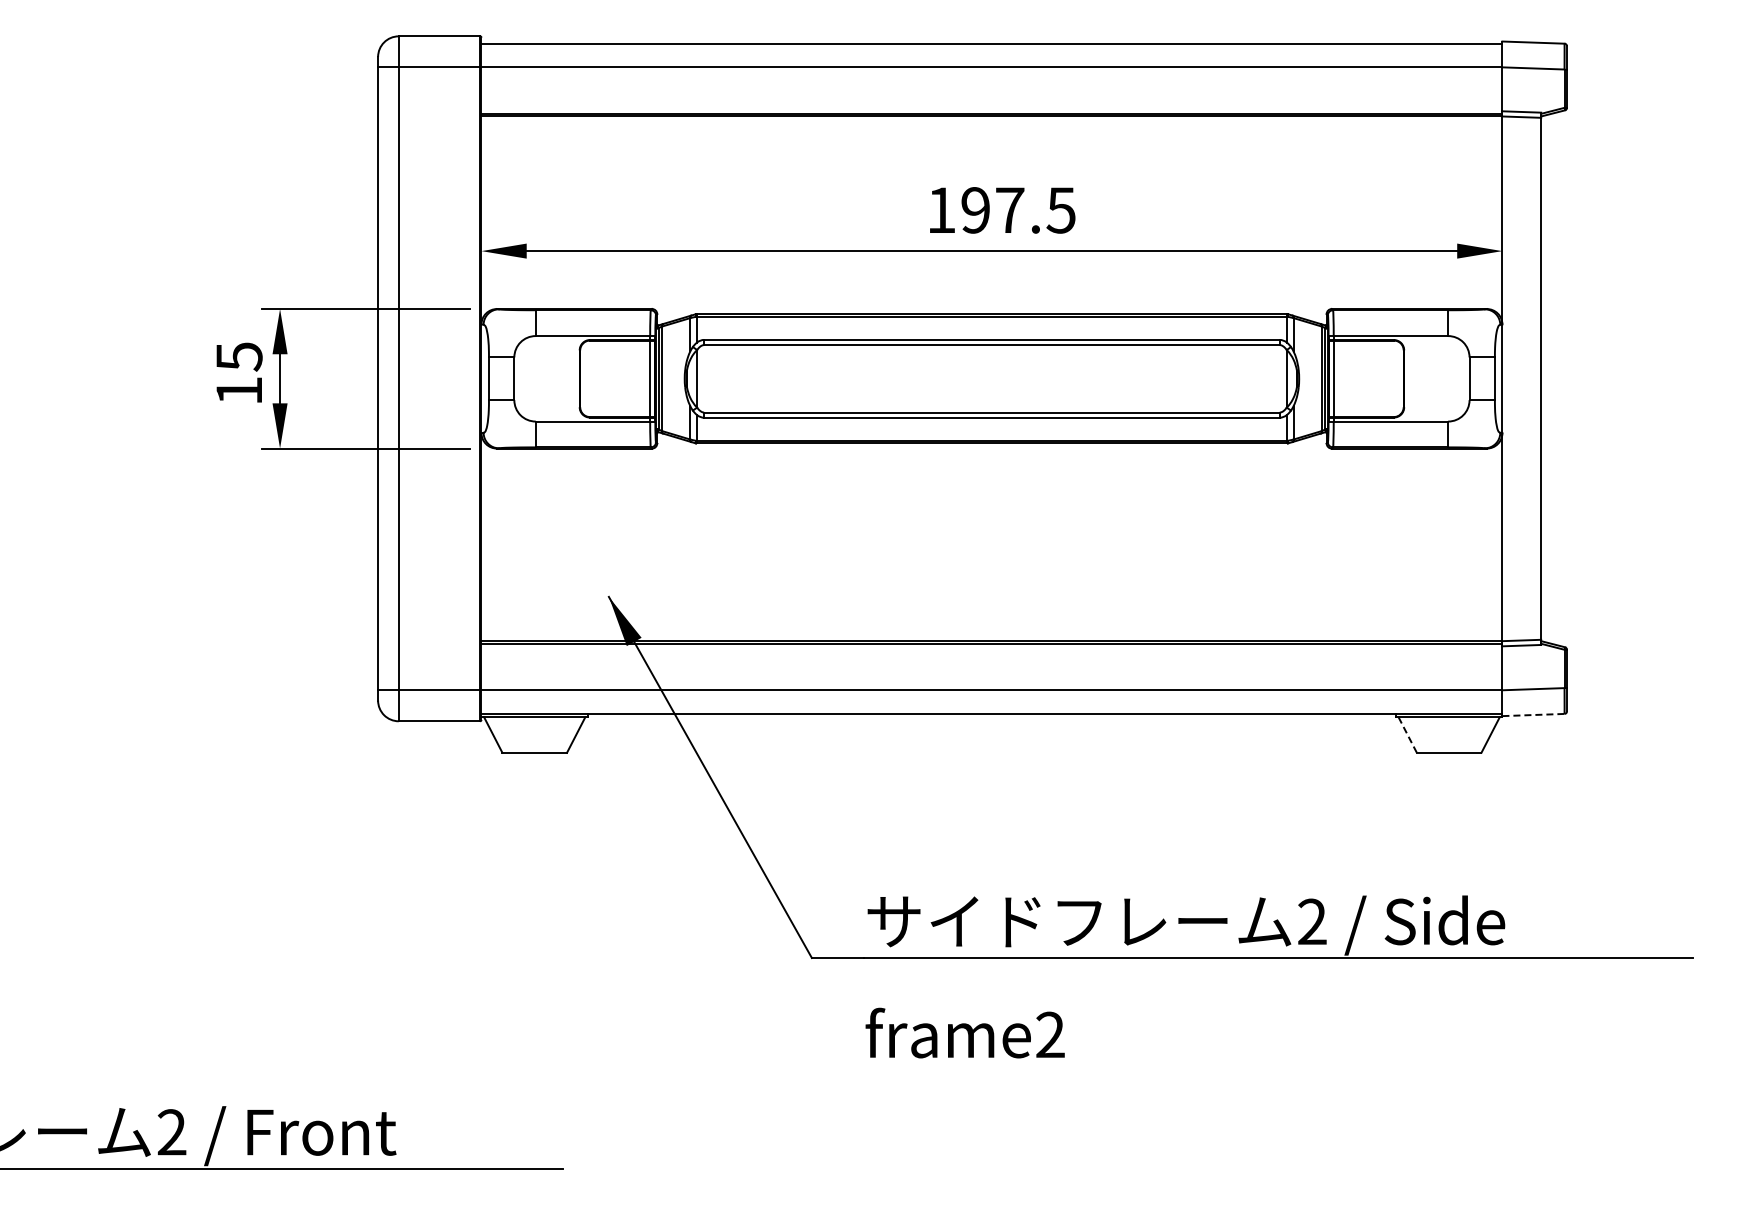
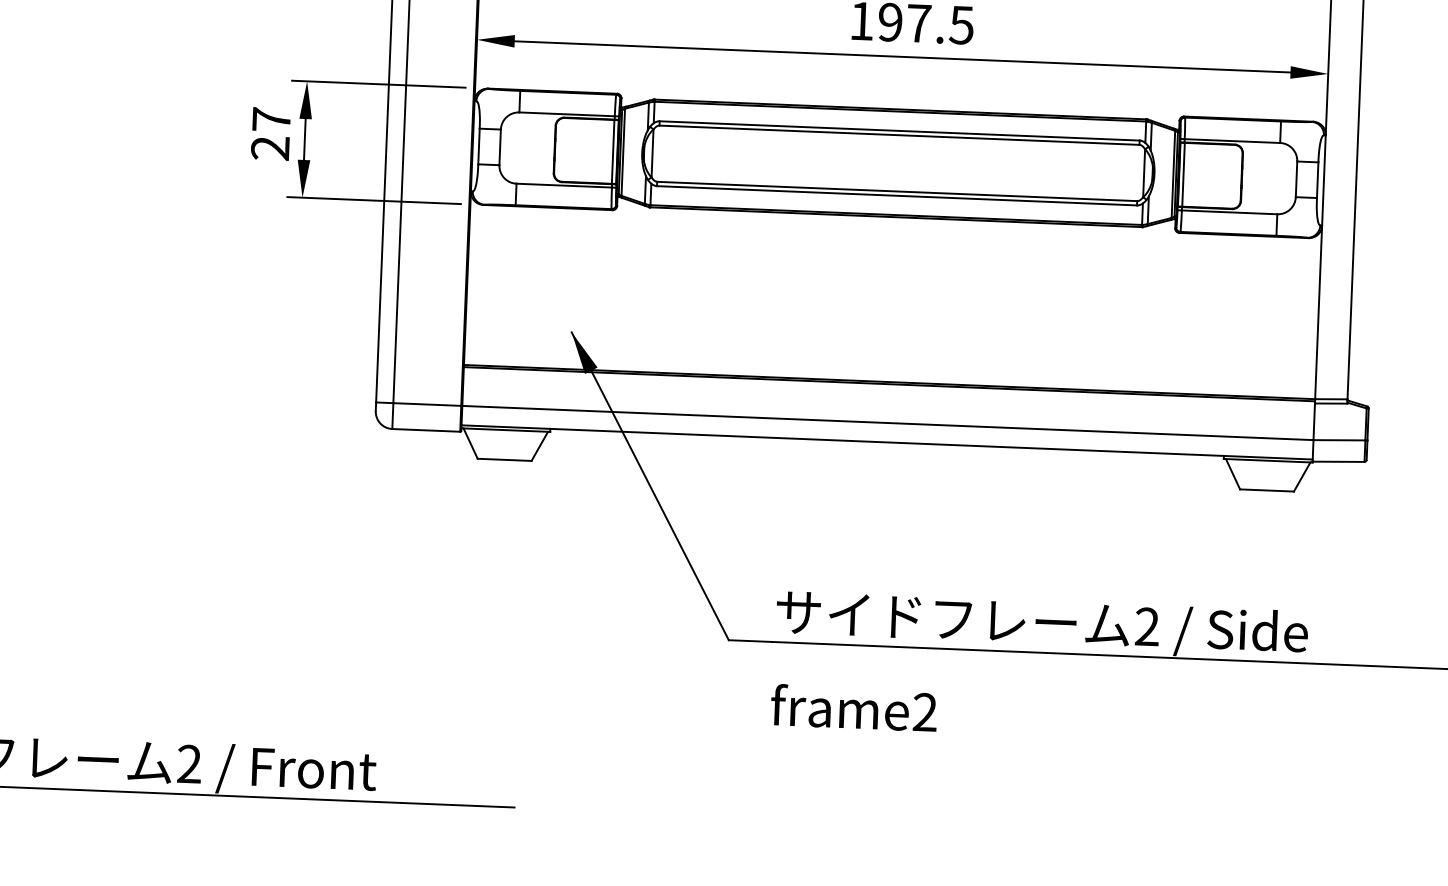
text: (239, 373) -> (271, 133), 15 -> 27
line: (1533, 715) -> (1338, 462), dashed -> solid
line: (1407, 734) -> (1232, 473), dashed -> solid

